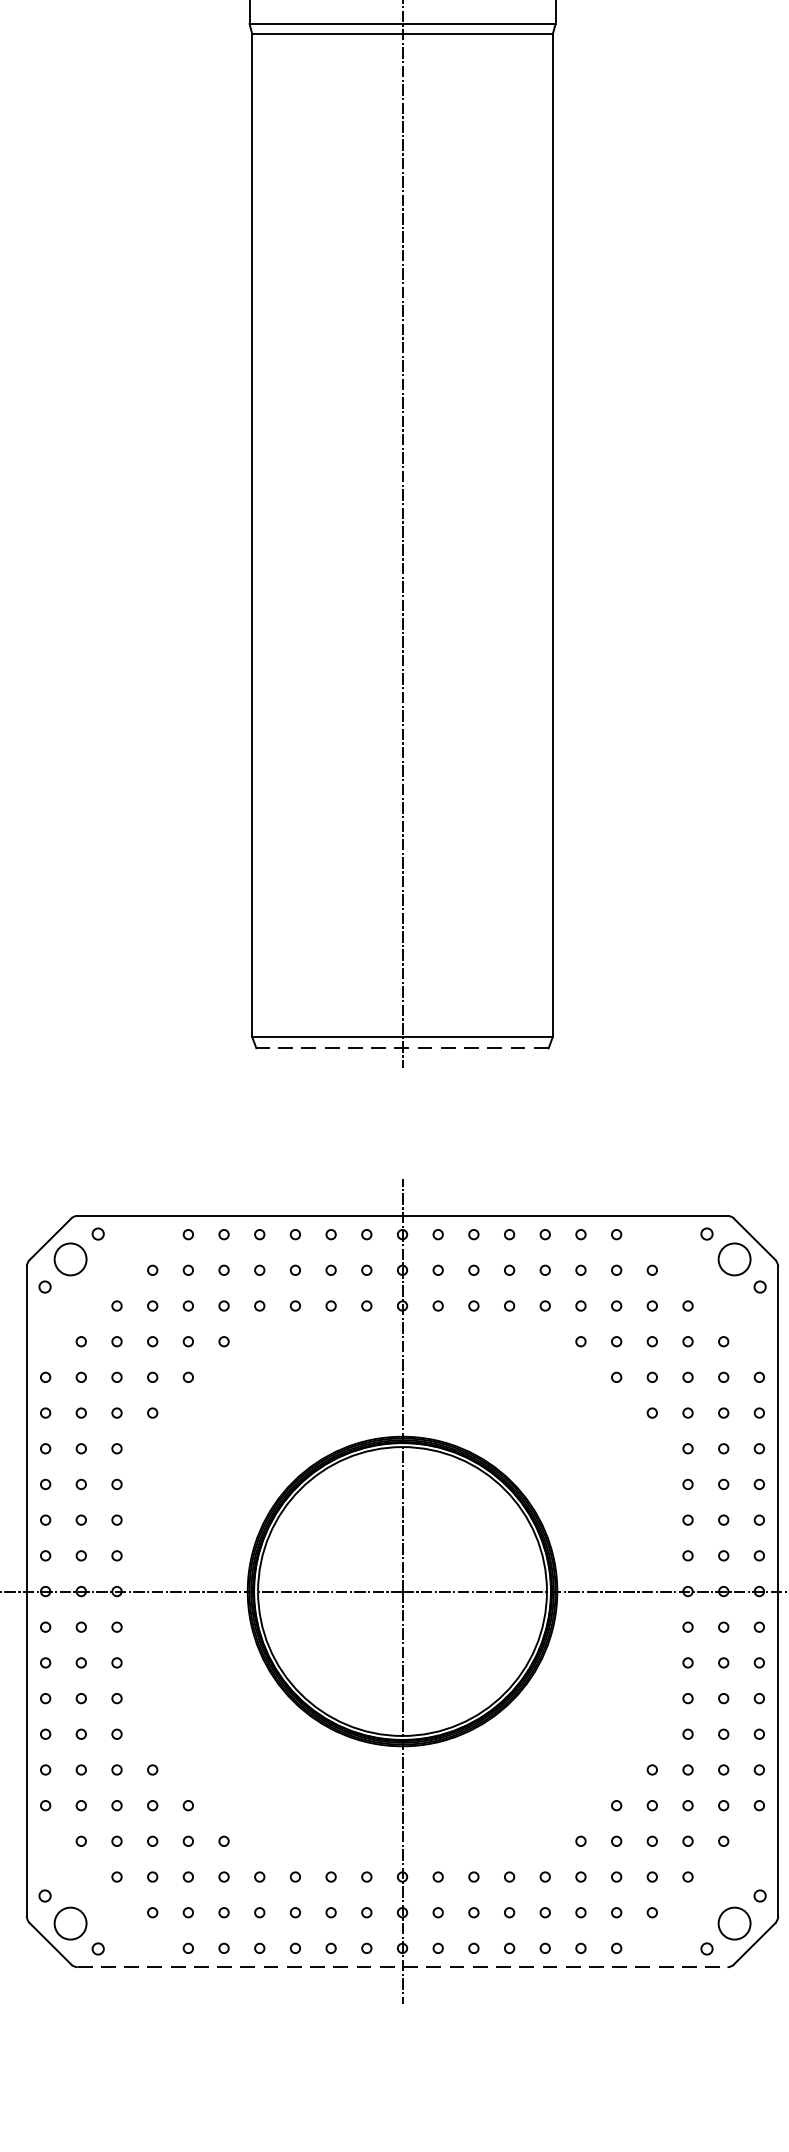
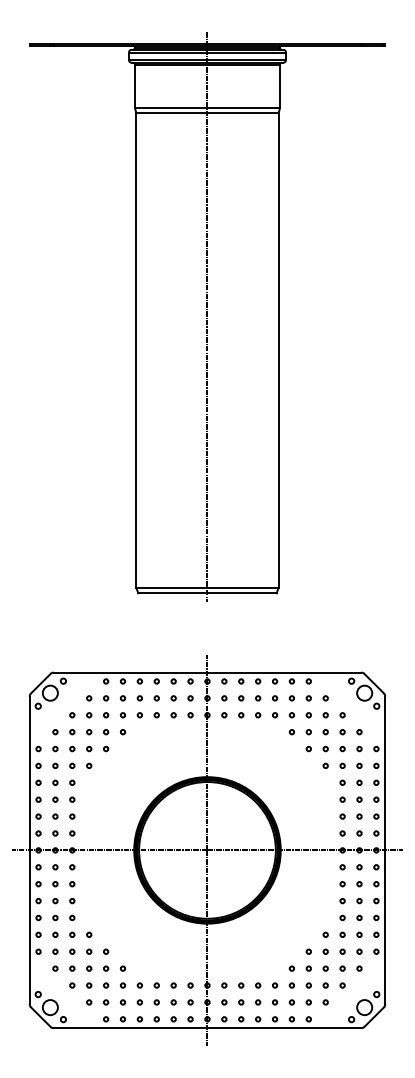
line: (400, 1048) -> (206, 593), dashed -> solid
line: (402, 1967) -> (207, 1028), dashed -> solid

